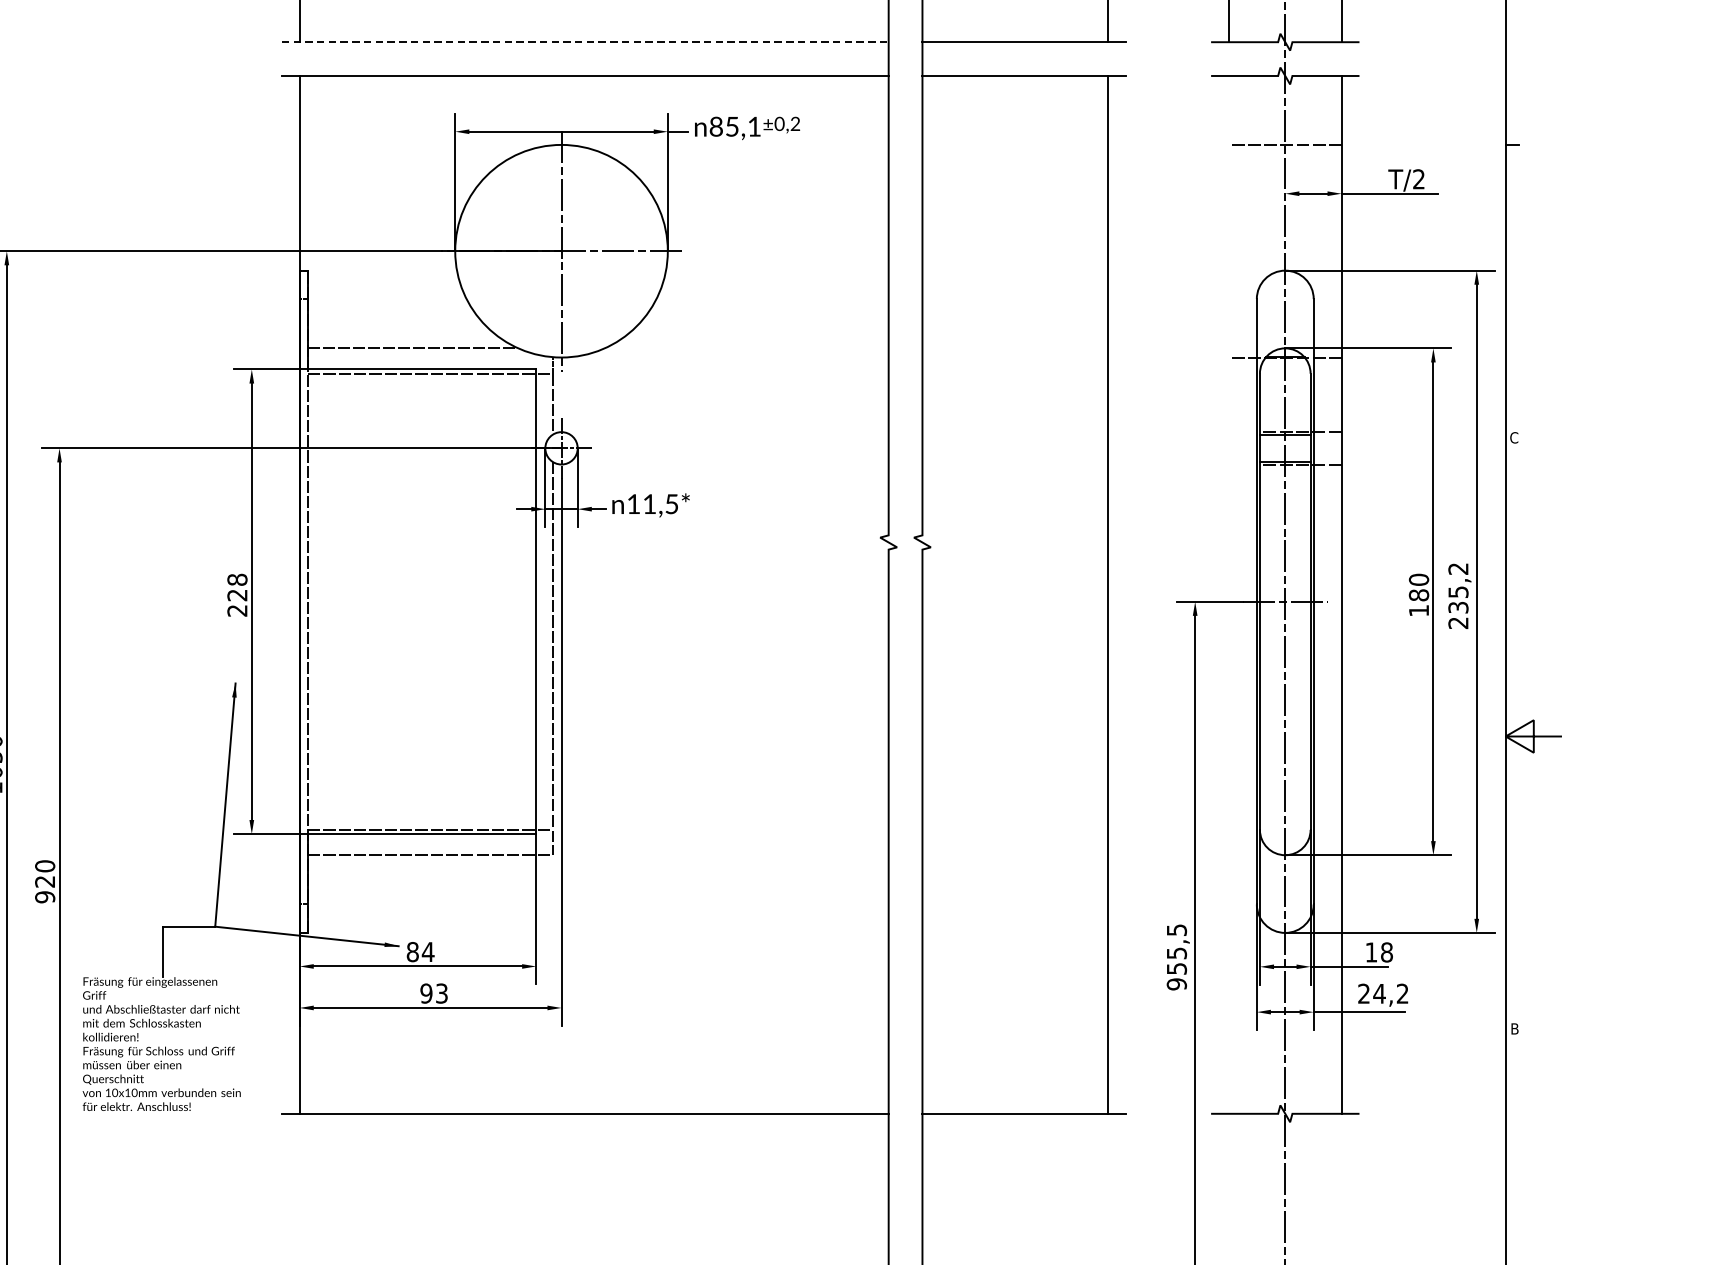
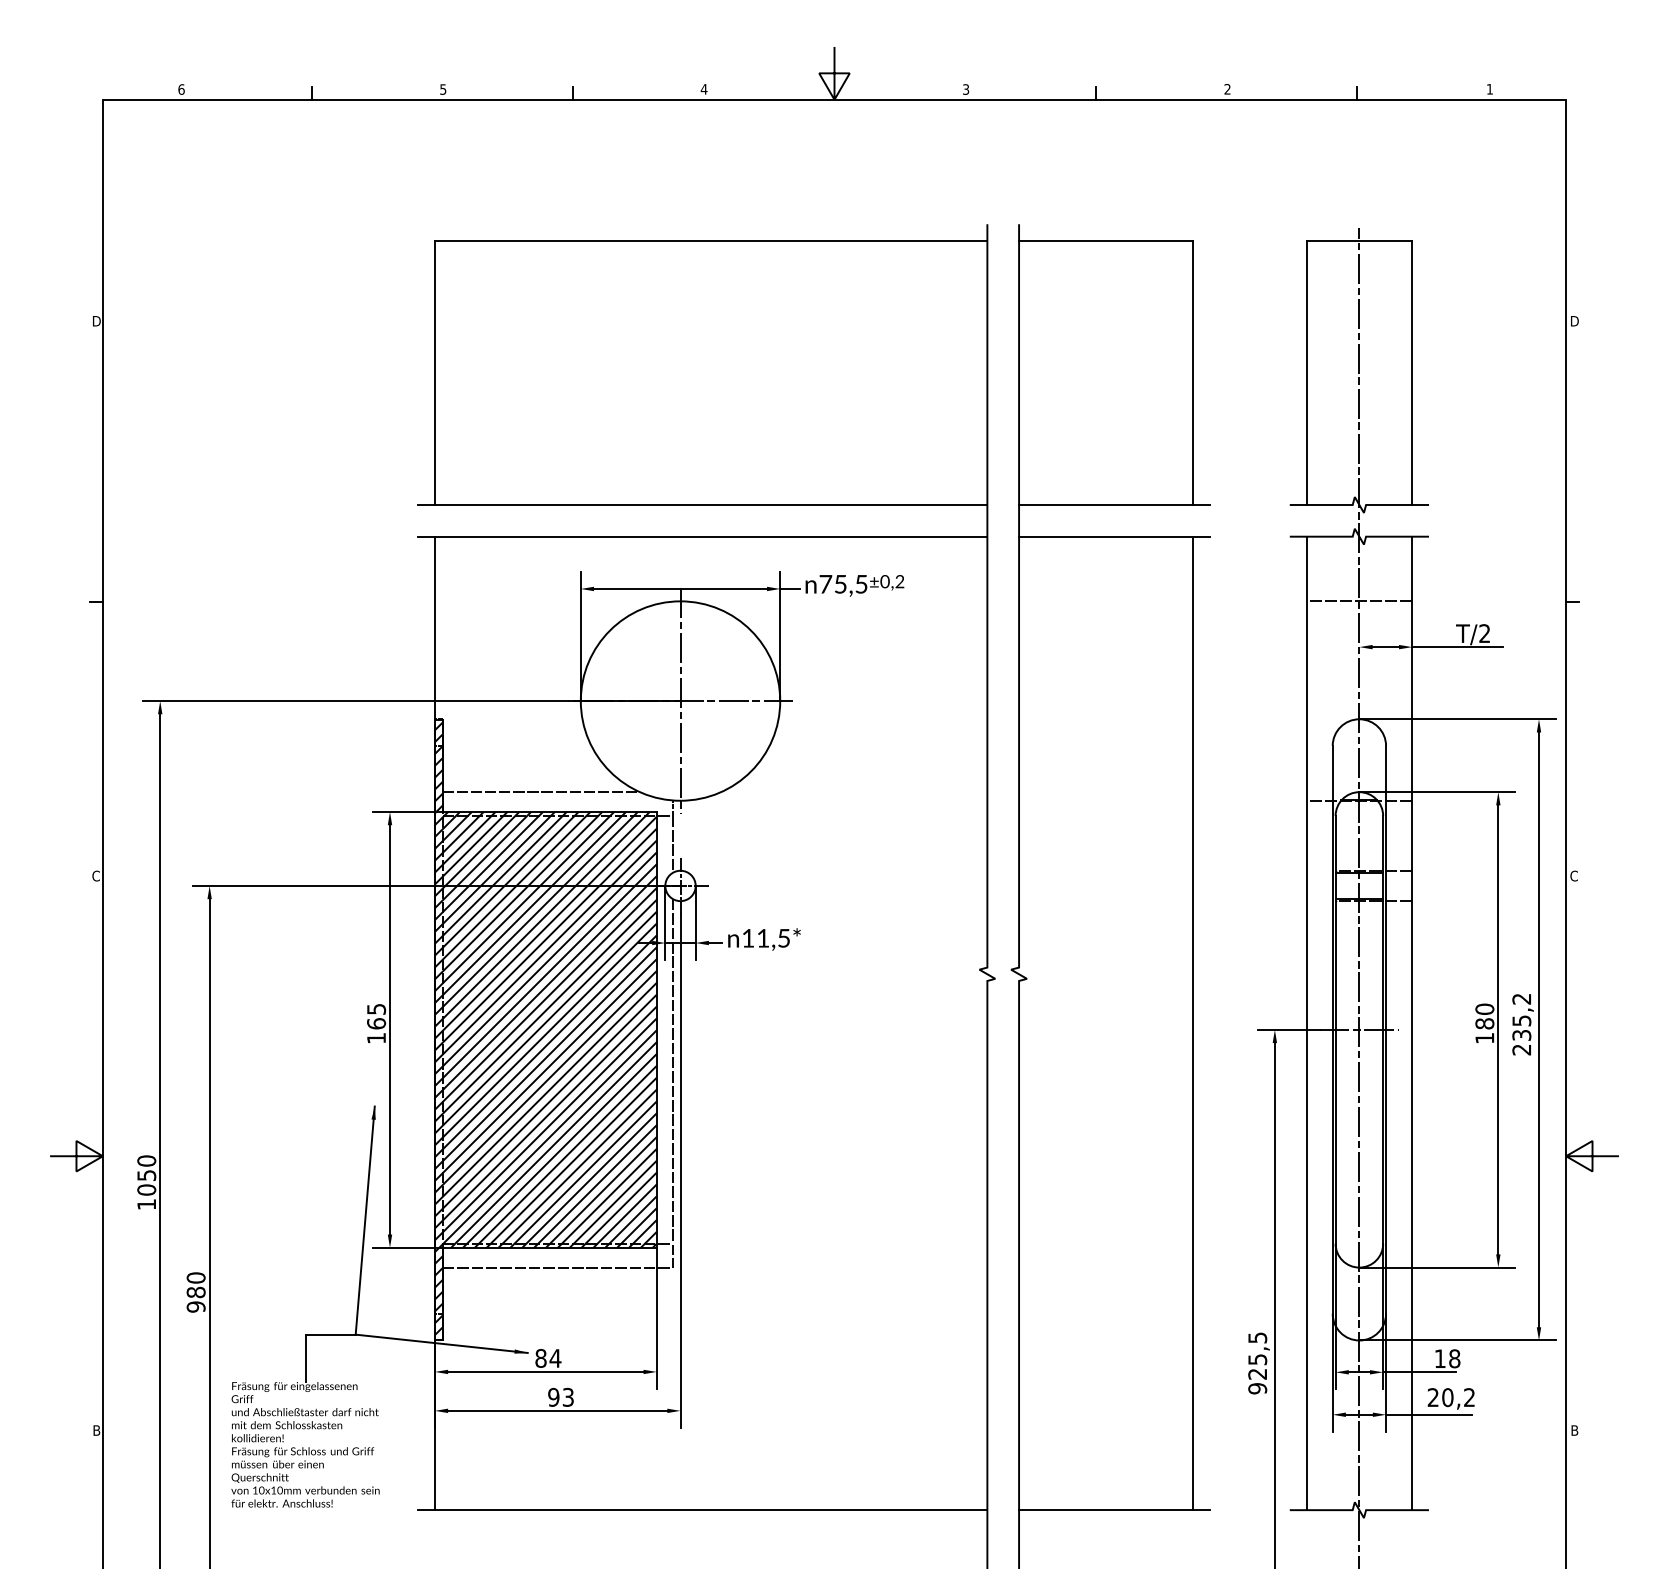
line: (584, 42) -> (702, 505), dashed -> solid
text: (735, 125) -> (843, 583), 85,1 -> 75,5
text: (237, 594) -> (376, 1023), 228 -> 165
line: (1228, 594) -> (1306, 1023), added
hatch: (417, 603) -> (545, 1031), added
text: (44, 881) -> (195, 1292), 920 -> 980
text: (1176, 969) -> (1257, 1374), 955,5 -> 925,5
text: (1379, 993) -> (1447, 1397), 24,2 -> 20,2

